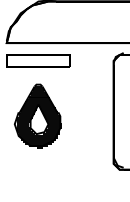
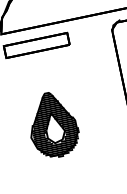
part: (37, 115) -> (52, 124), moved

